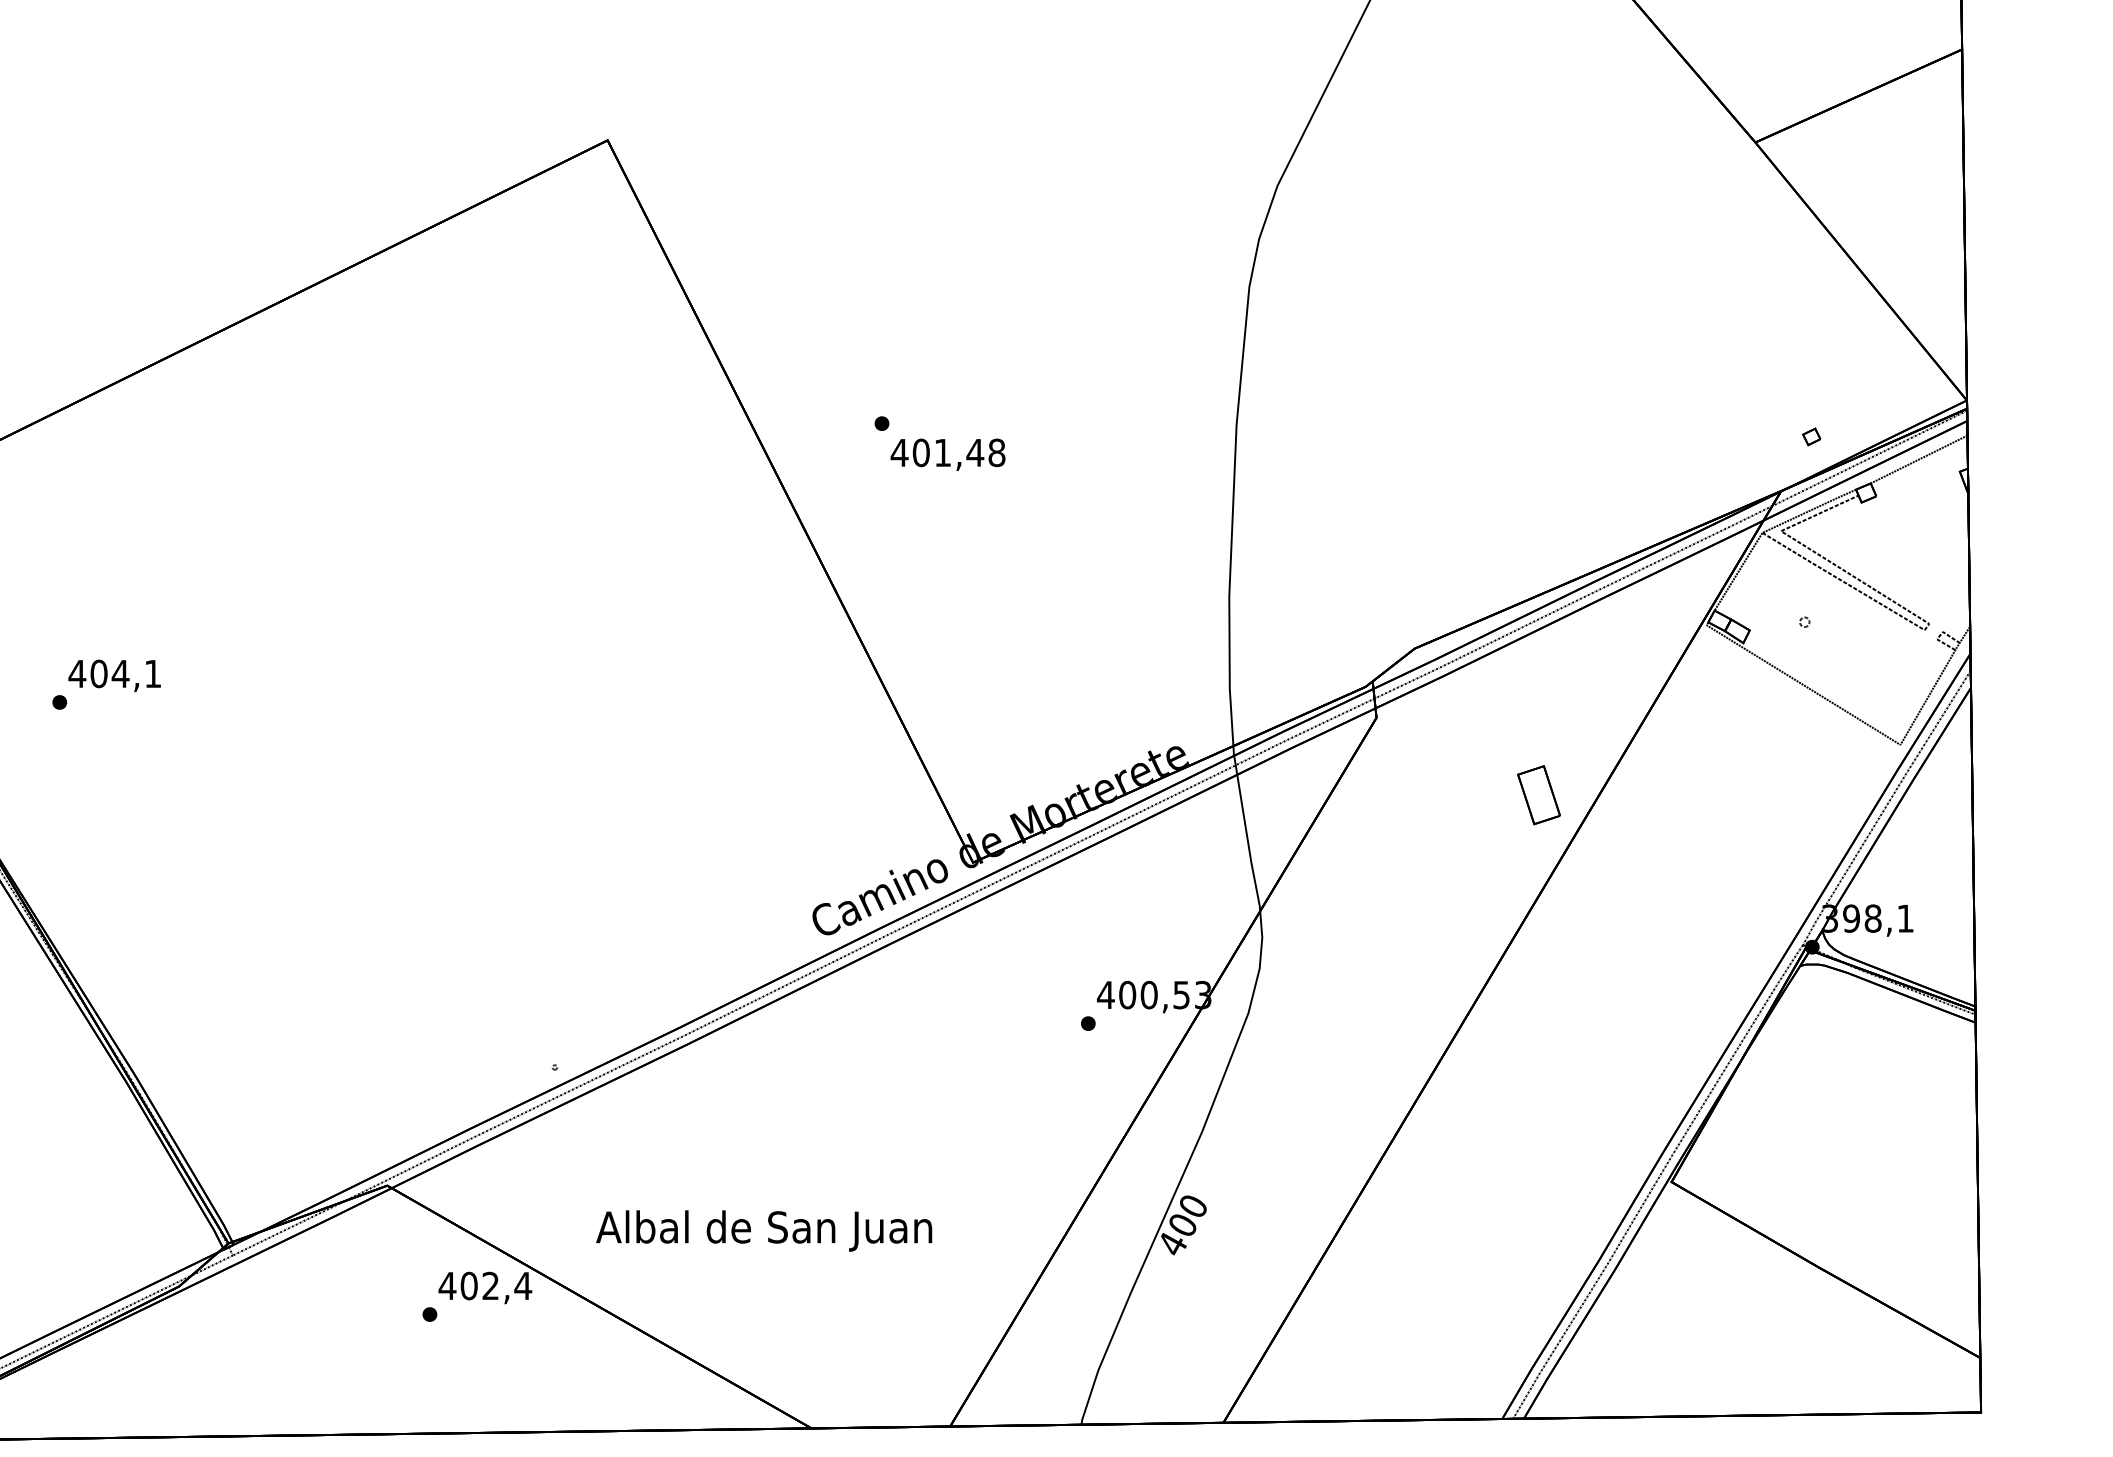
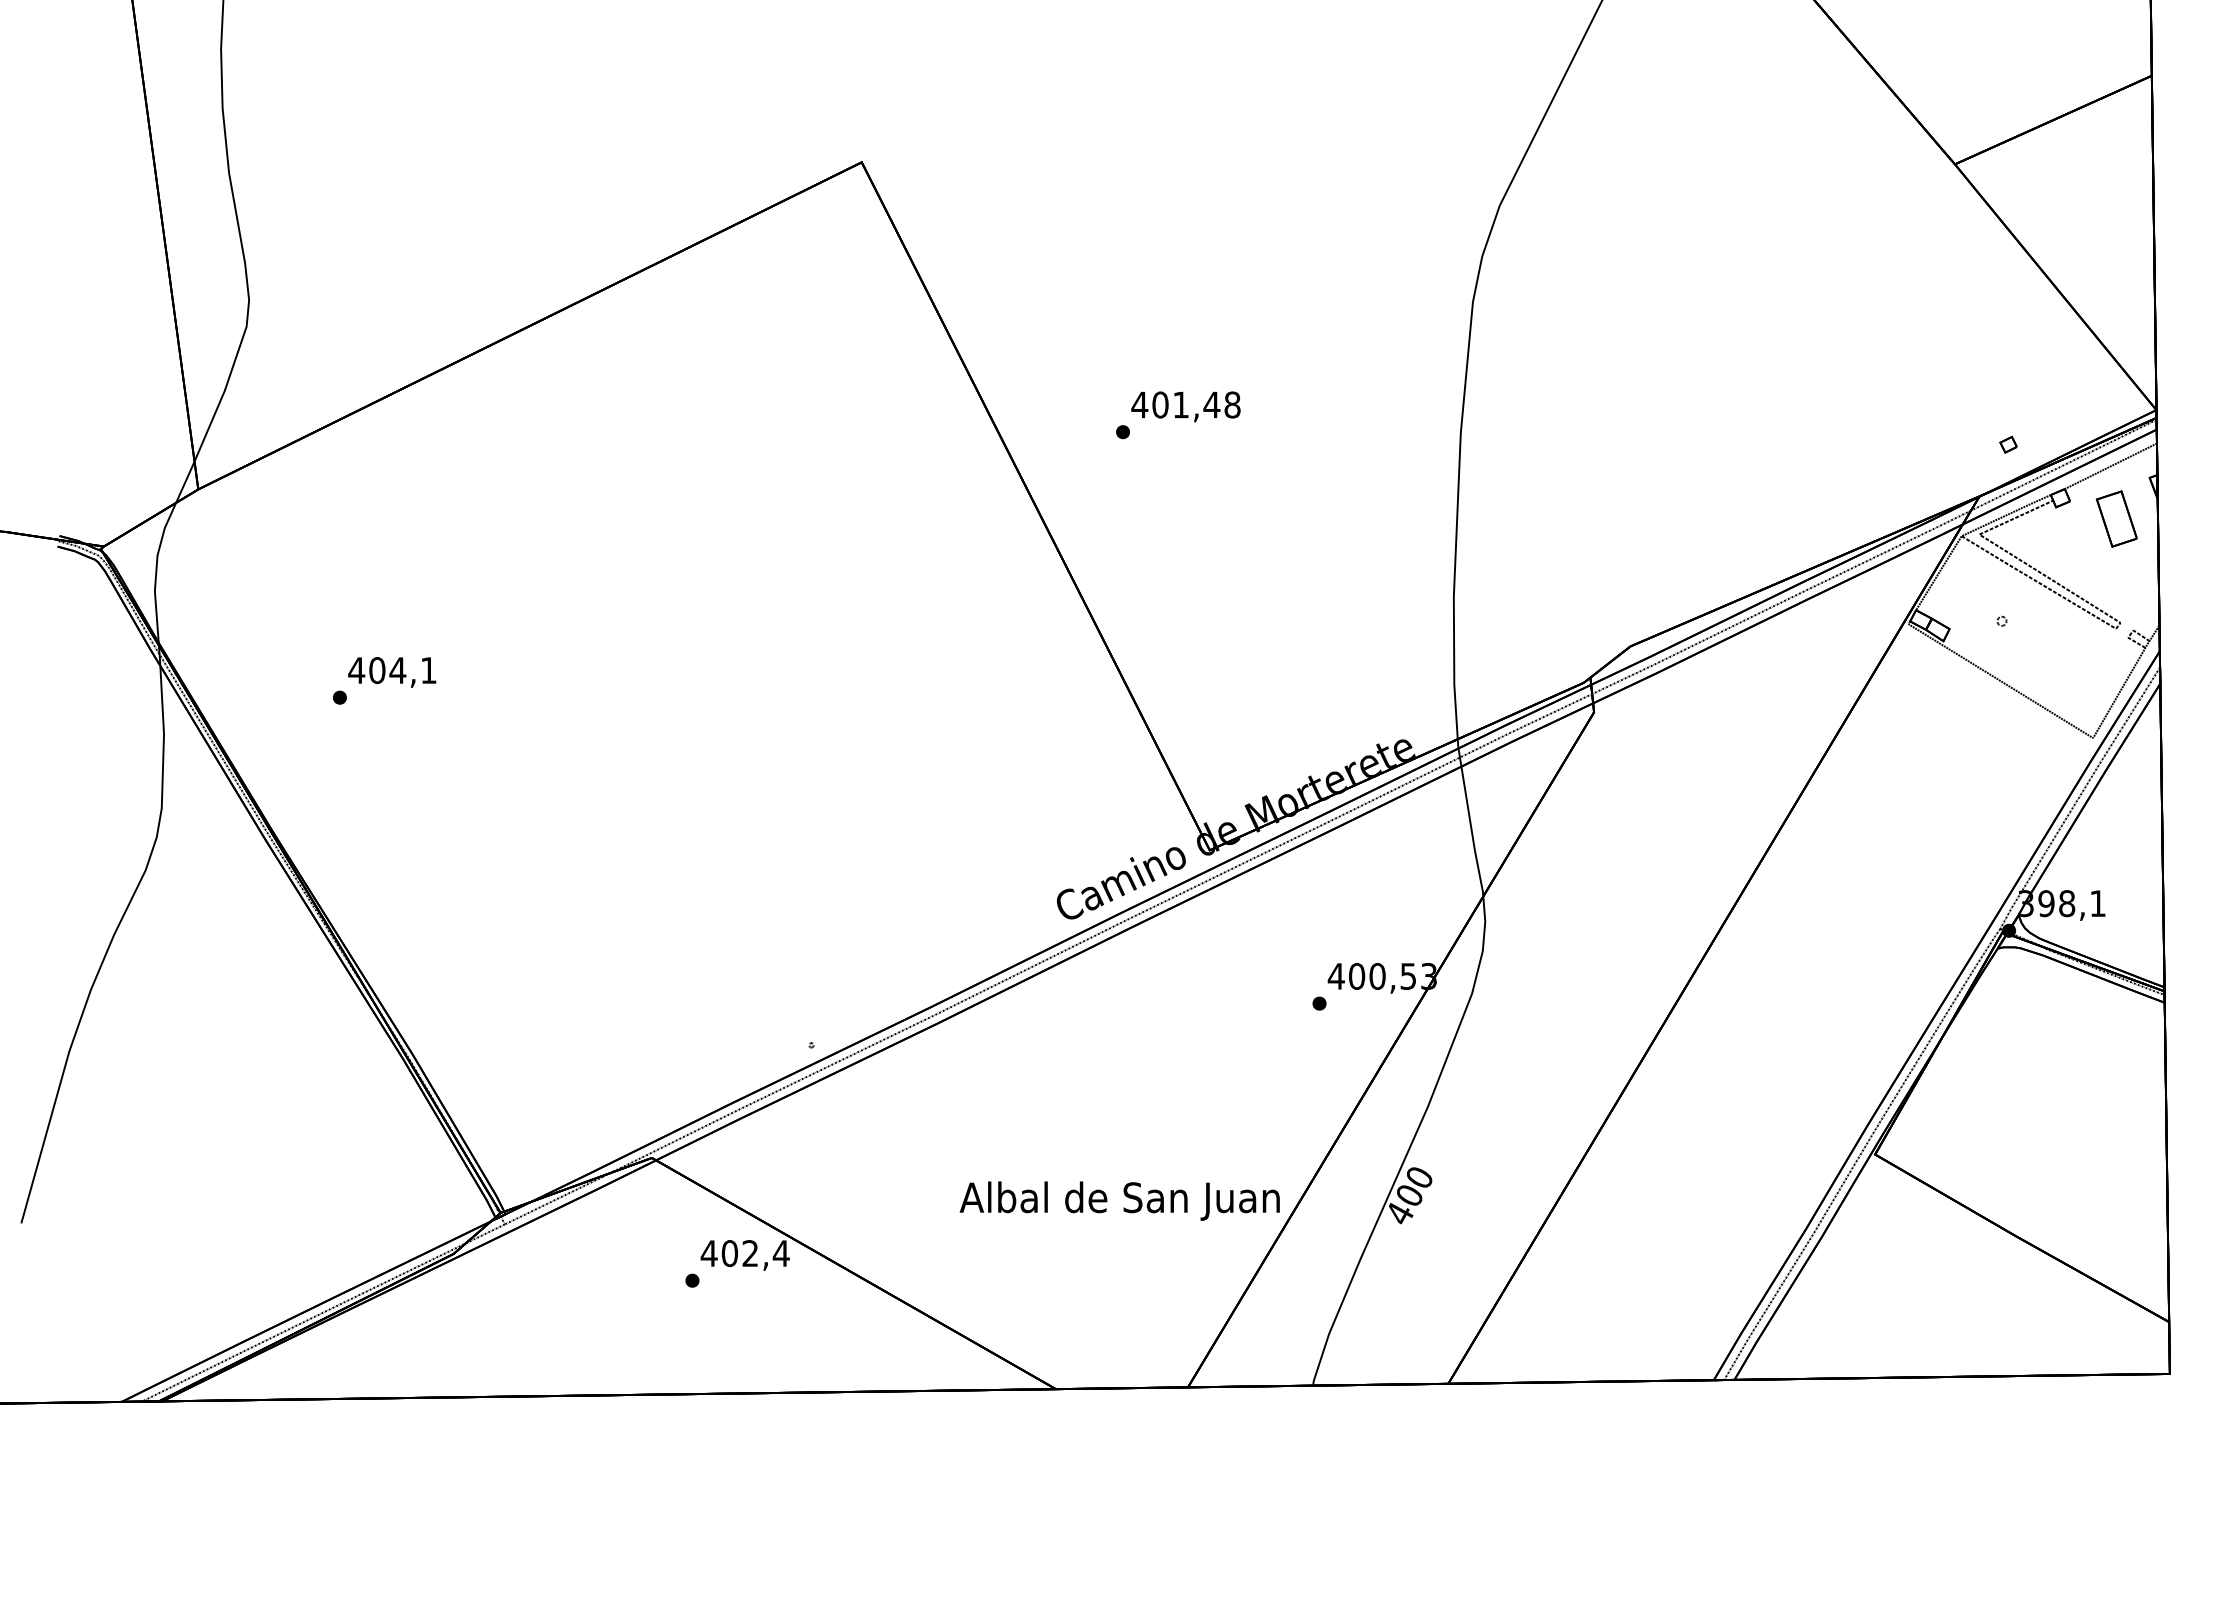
text: (947, 454) -> (1185, 406), moved
part: (1538, 794) -> (2116, 518), moved
text: (763, 1230) -> (1119, 1200), moved

